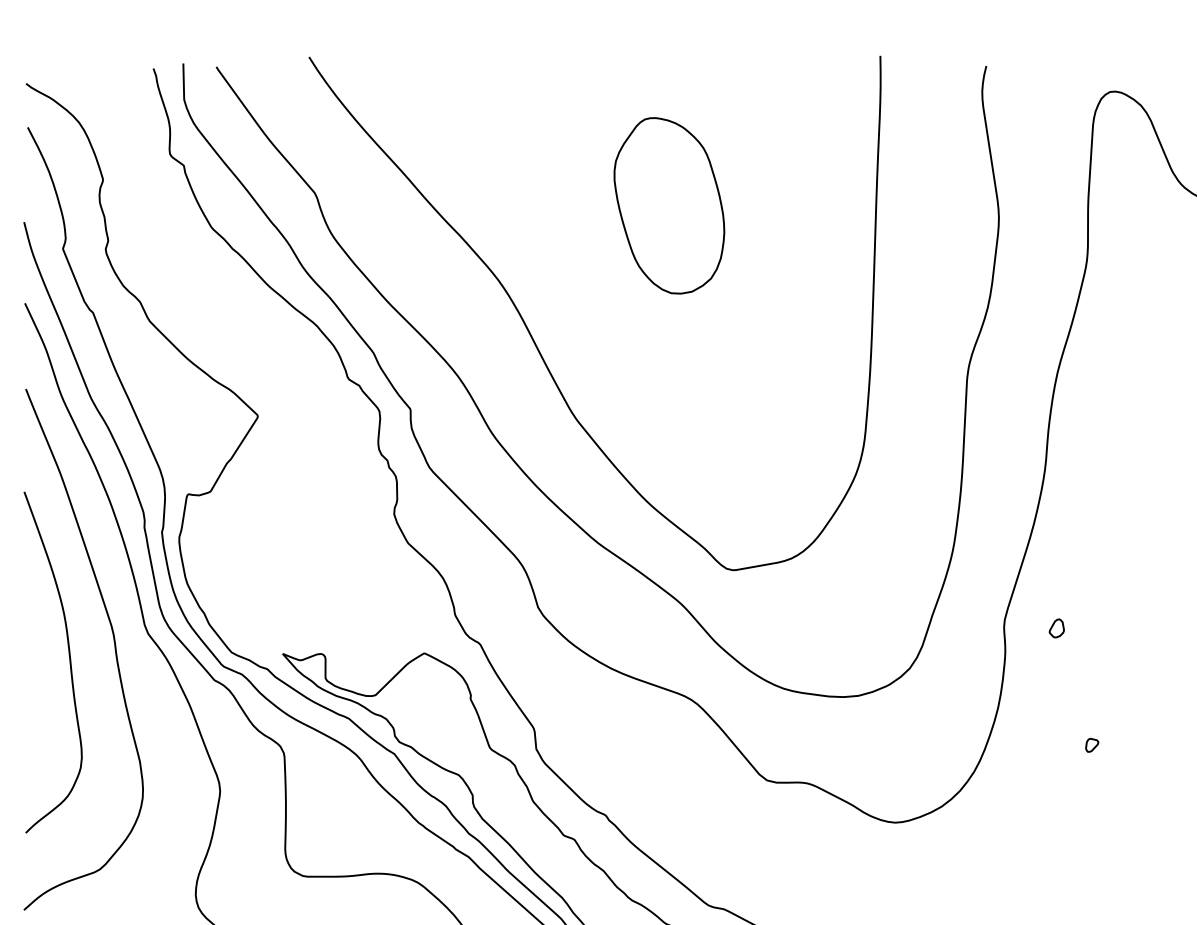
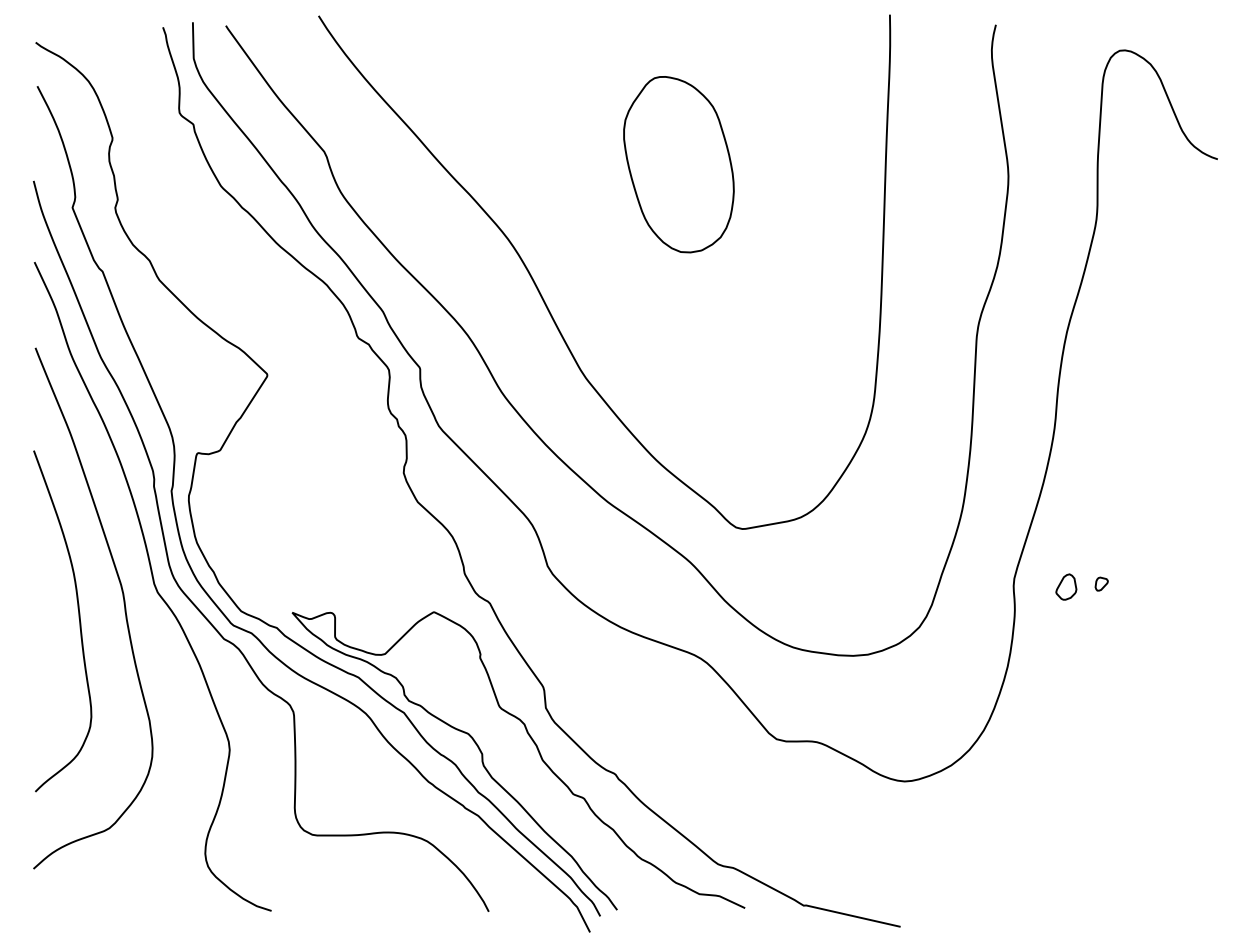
part: (1056, 628) -> (1066, 587), size x1.4
part: (1091, 744) -> (1101, 583), moved

